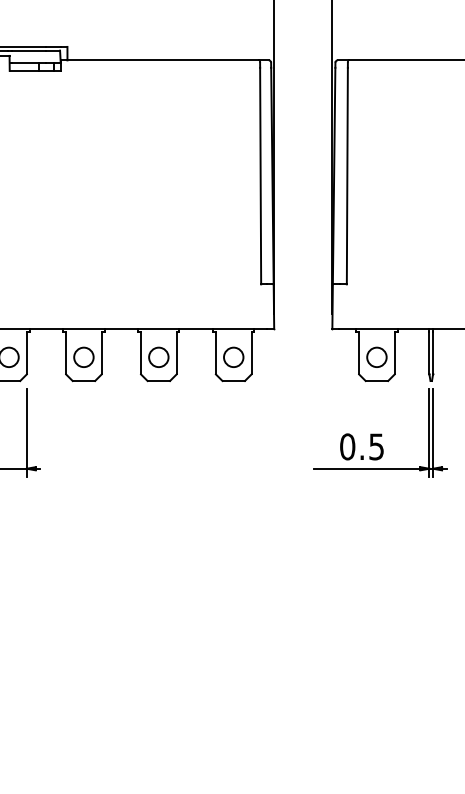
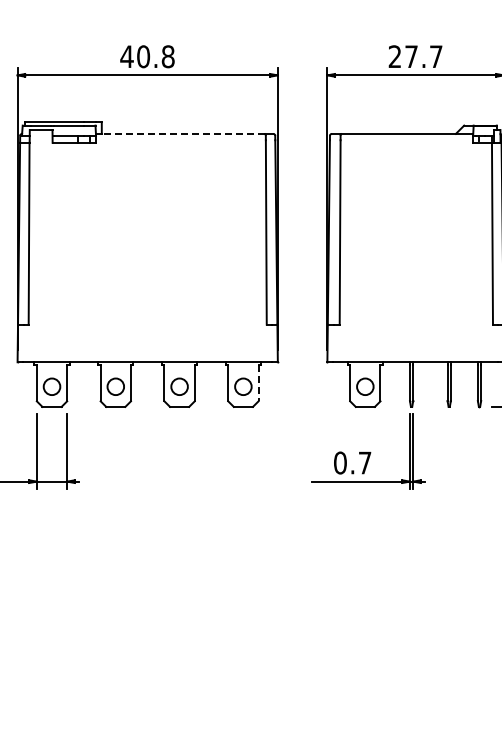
line: (163, 59) -> (183, 133), solid -> dashed
line: (251, 353) -> (258, 383), solid -> dashed
text: (377, 446) -> (365, 462), 0.5 -> 0.7

